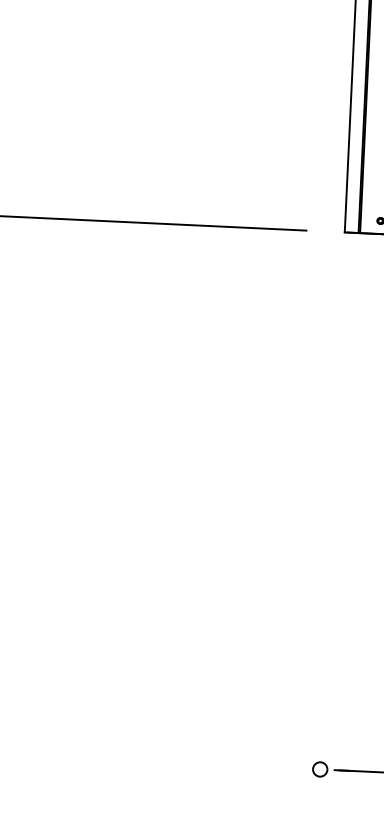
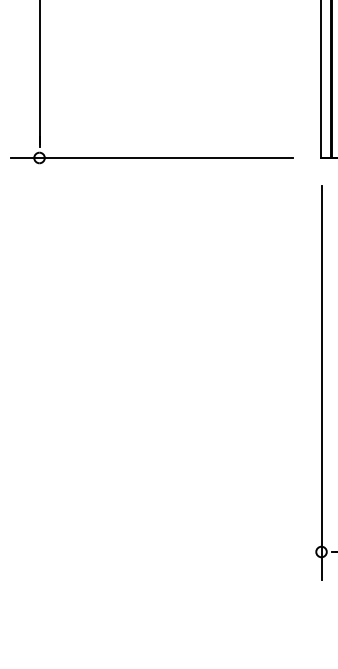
line: (331, 539) -> (321, 383), added

